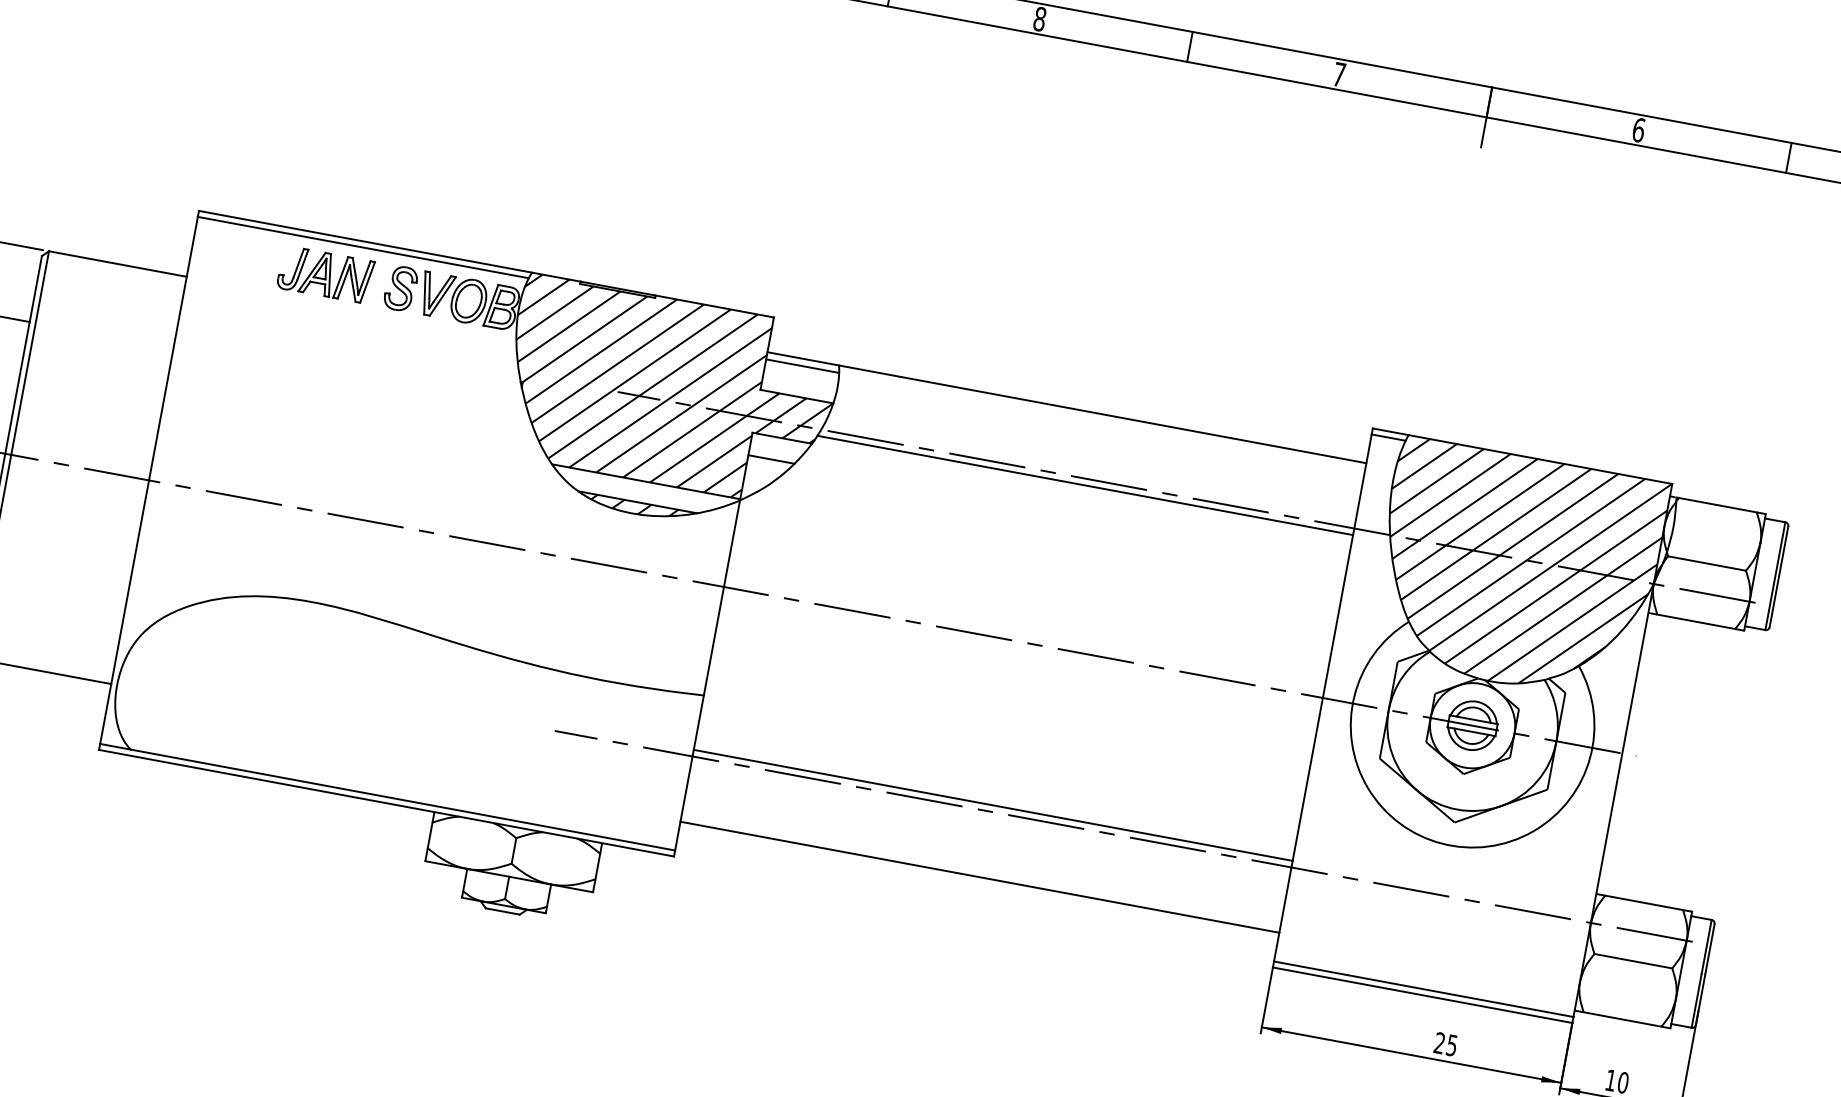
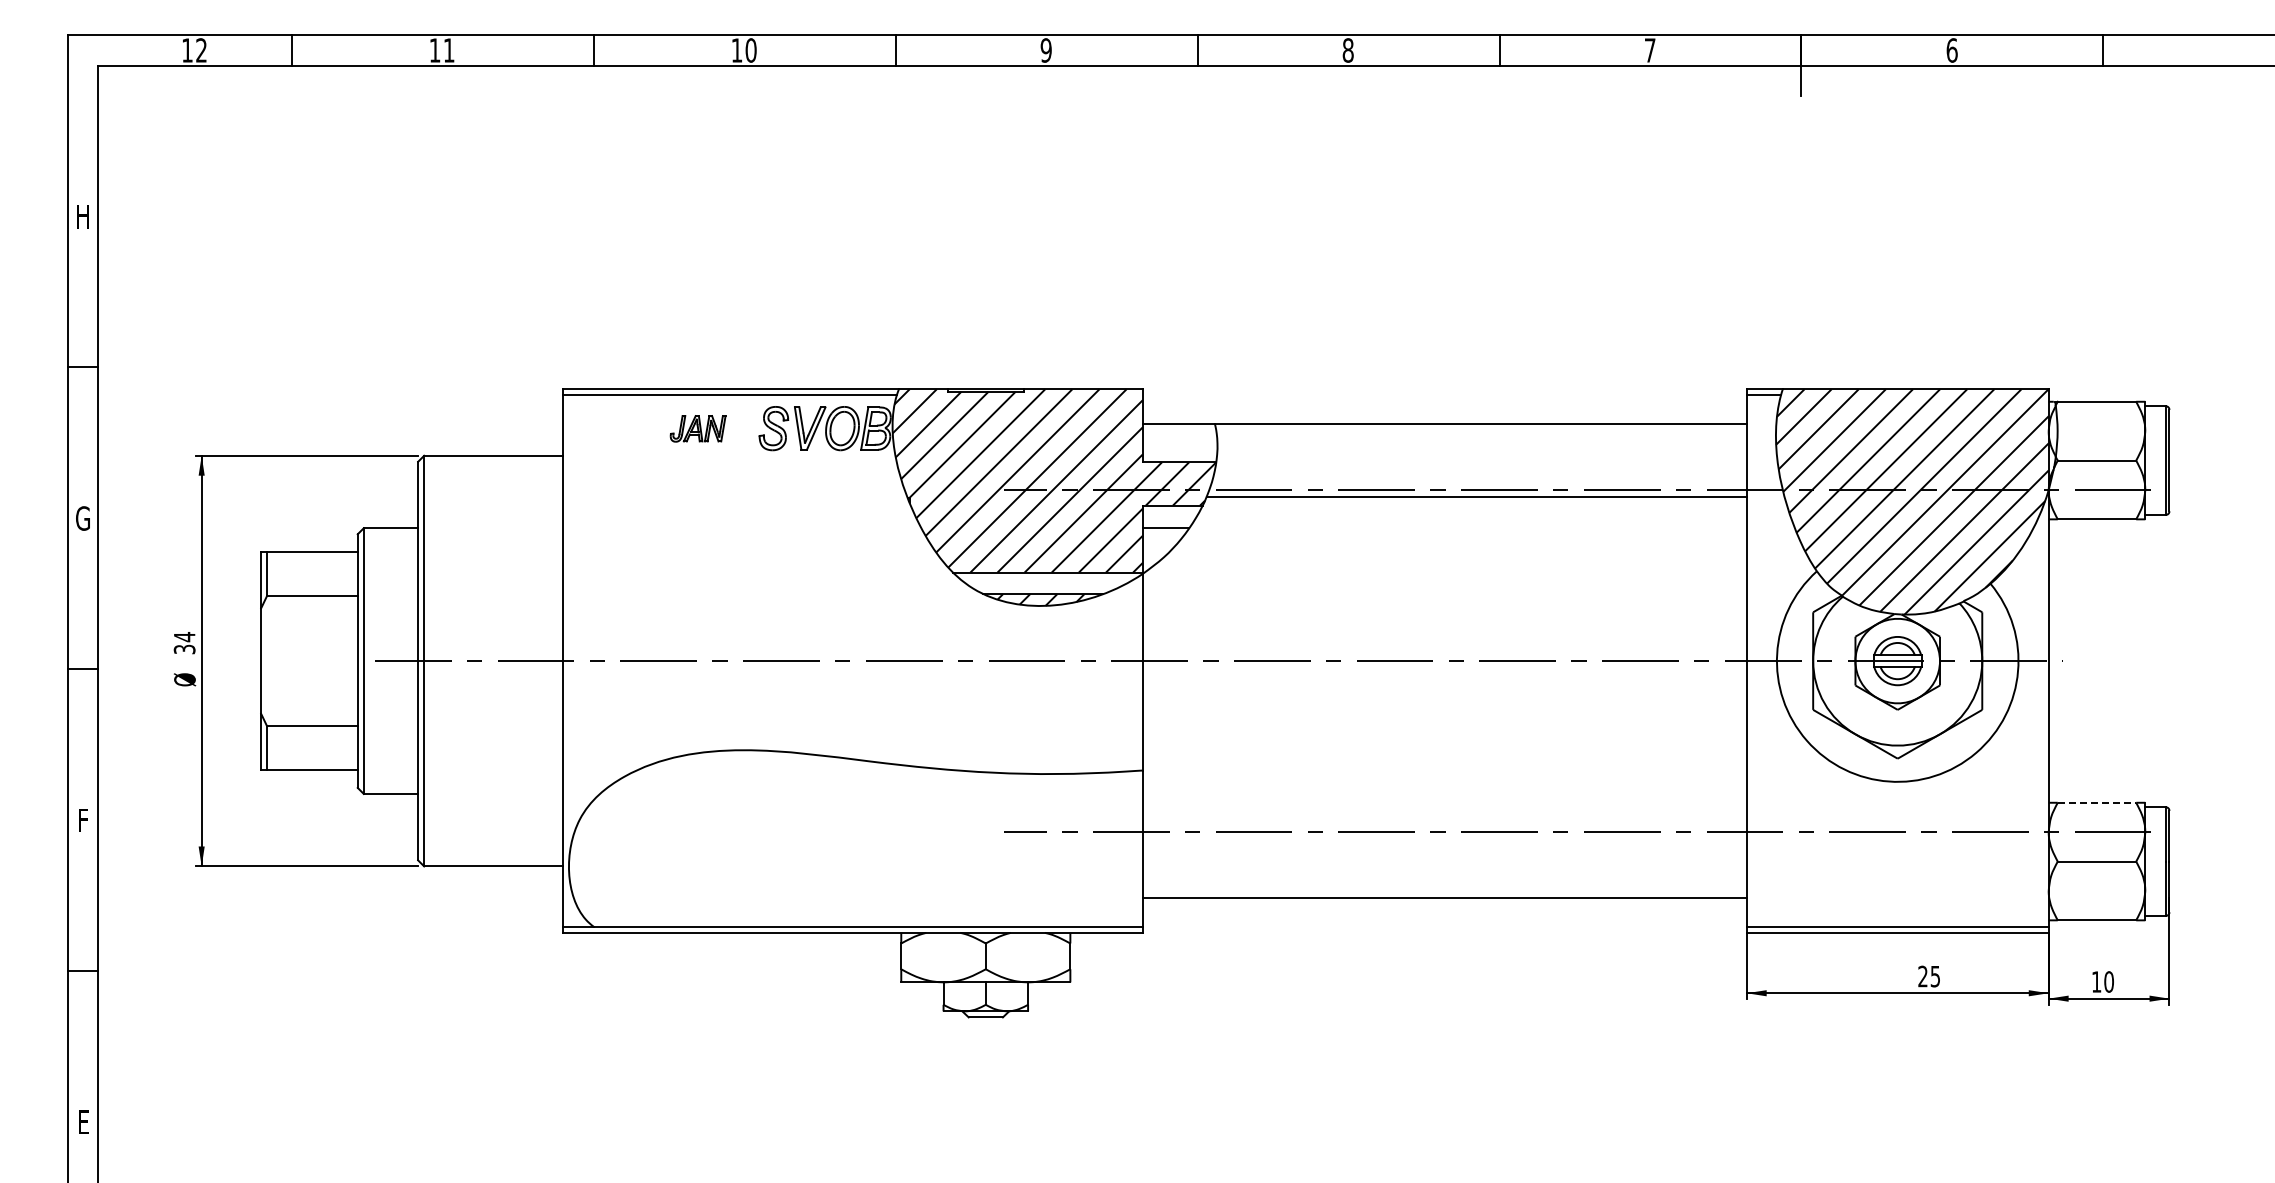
part: (325, 274) -> (697, 428), size x0.6
line: (802, 366) -> (1179, 431), removed
line: (992, 805) -> (1444, 825), removed
line: (1644, 902) -> (2097, 802), solid -> dashed

